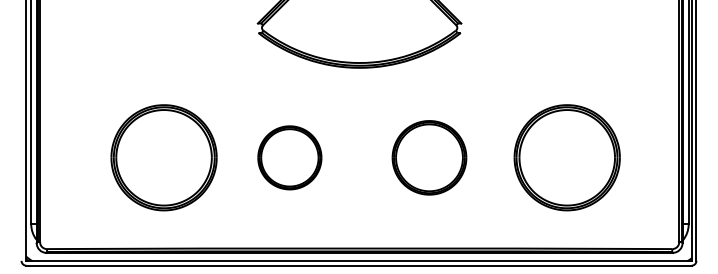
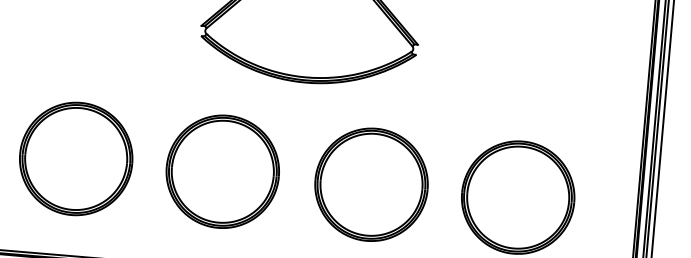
part: (163, 157) -> (75, 158), moved
part: (289, 157) -> (222, 171), size x1.67
part: (429, 157) -> (371, 184), size x1.43

